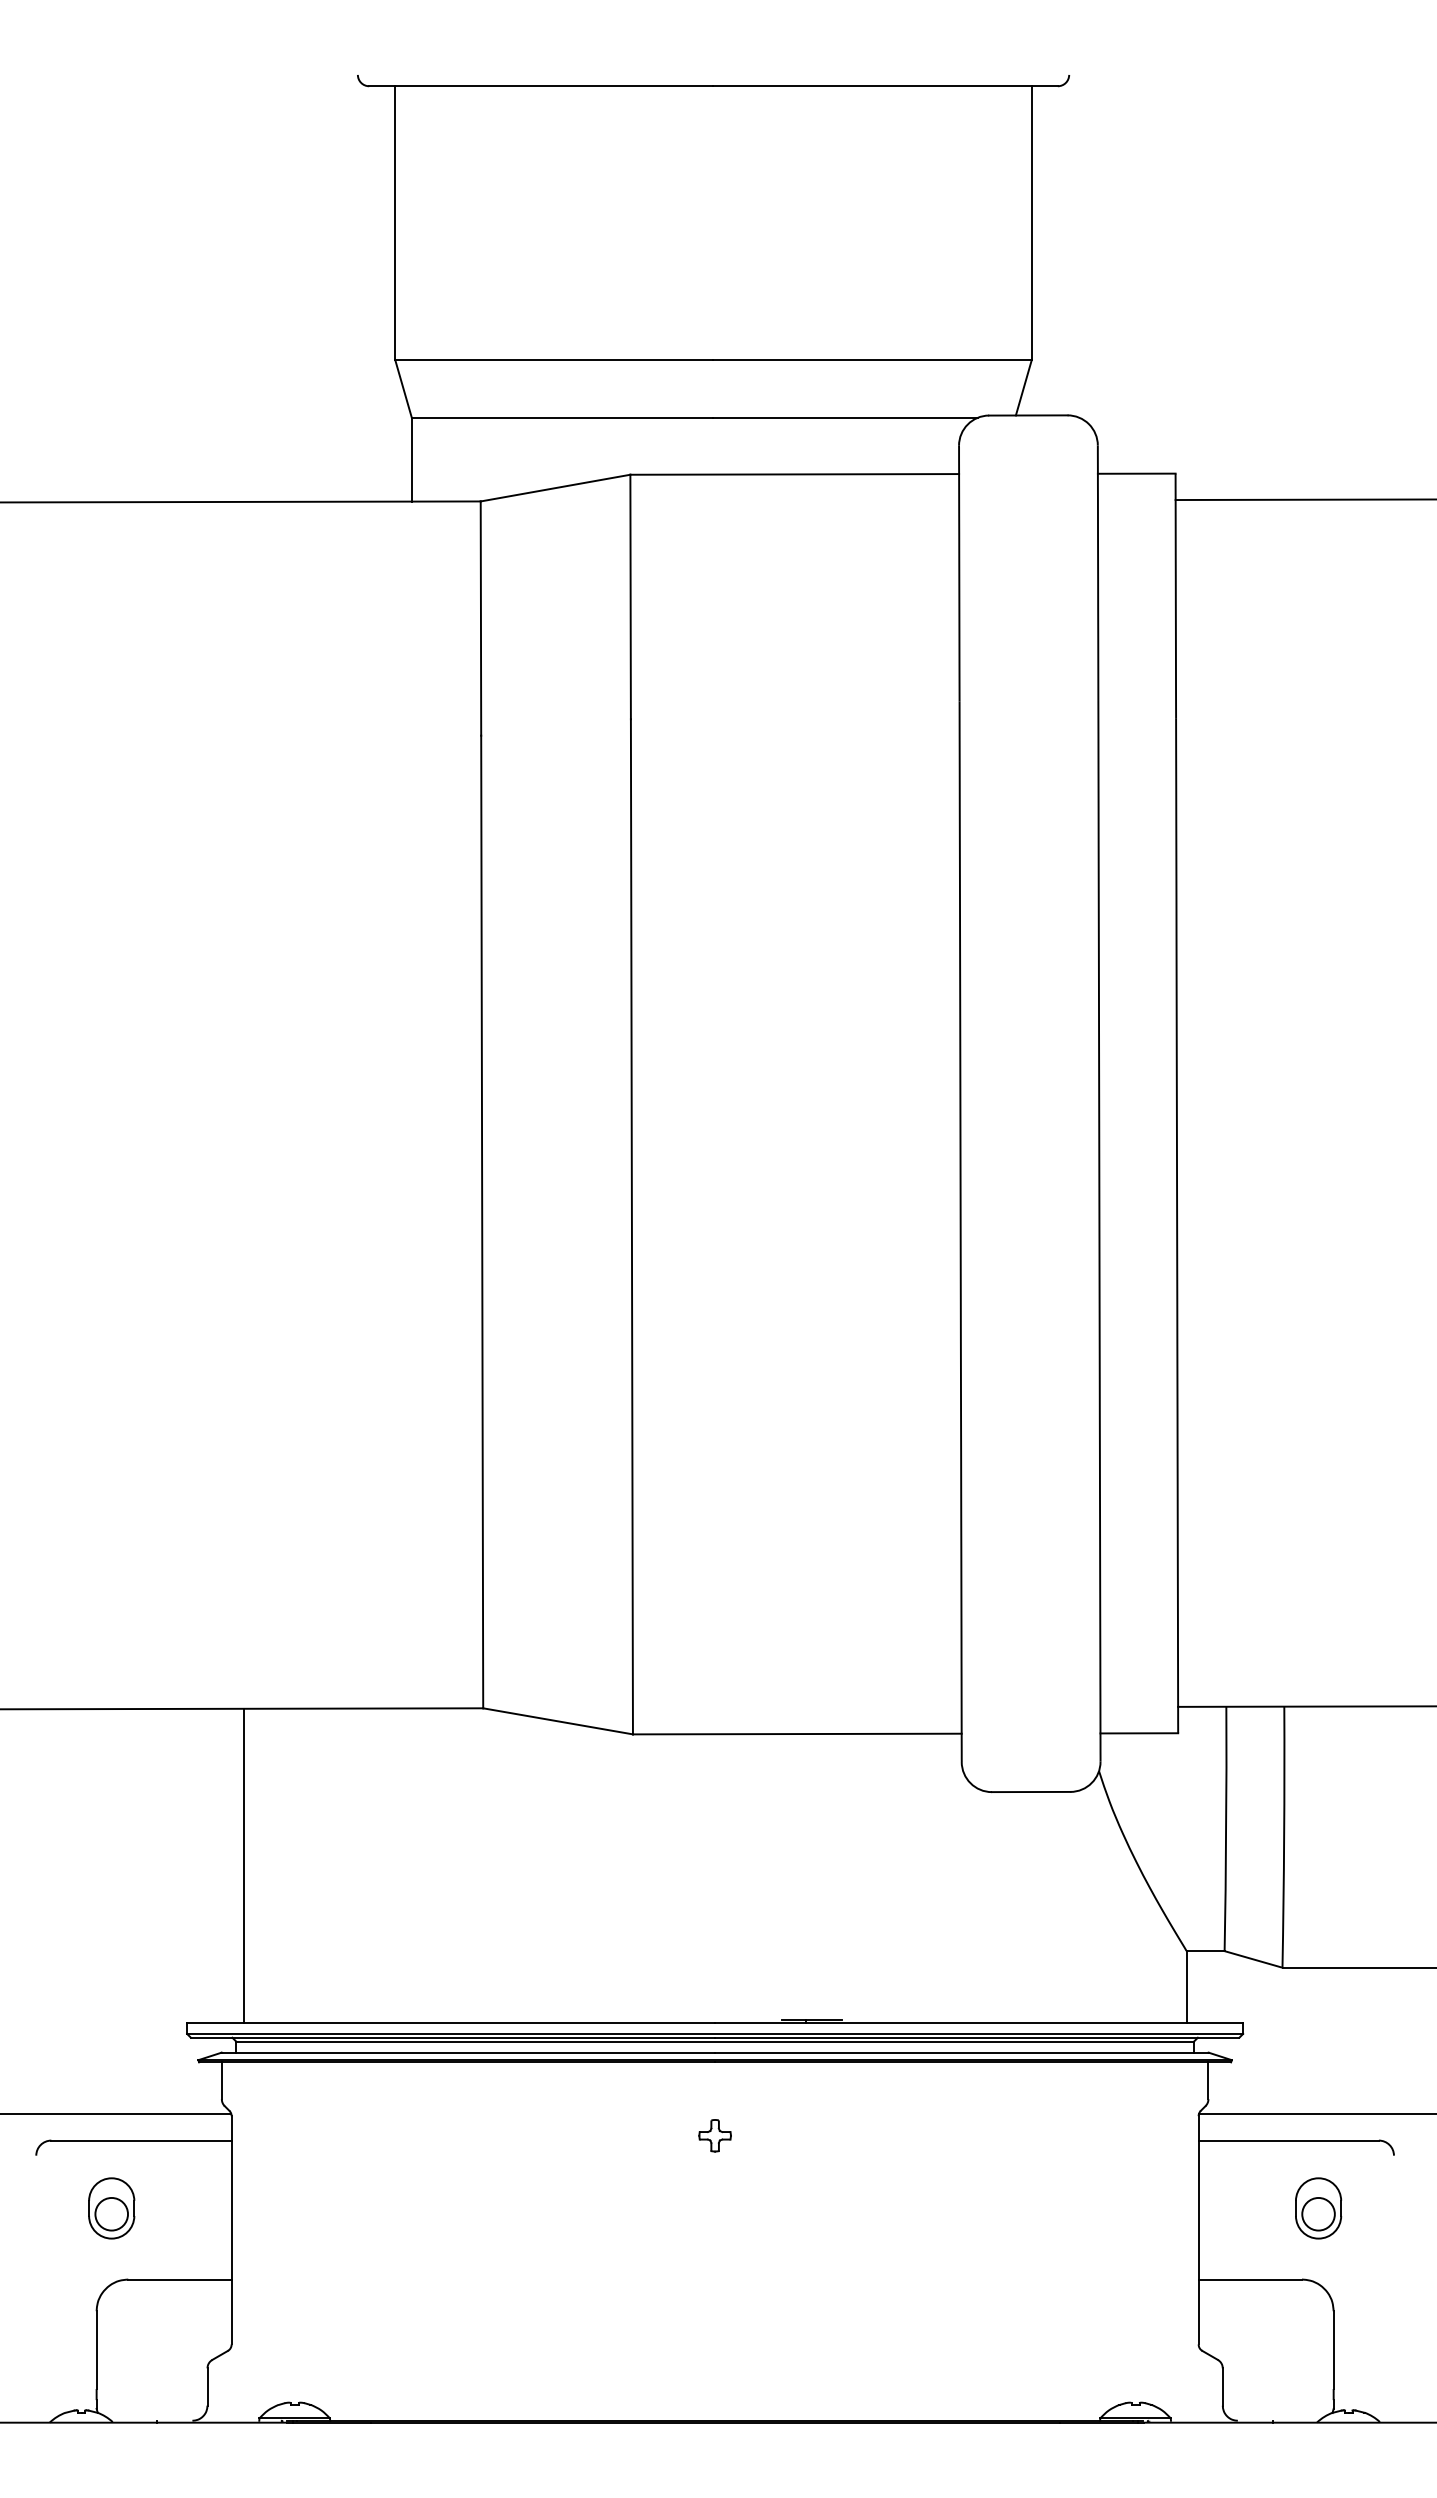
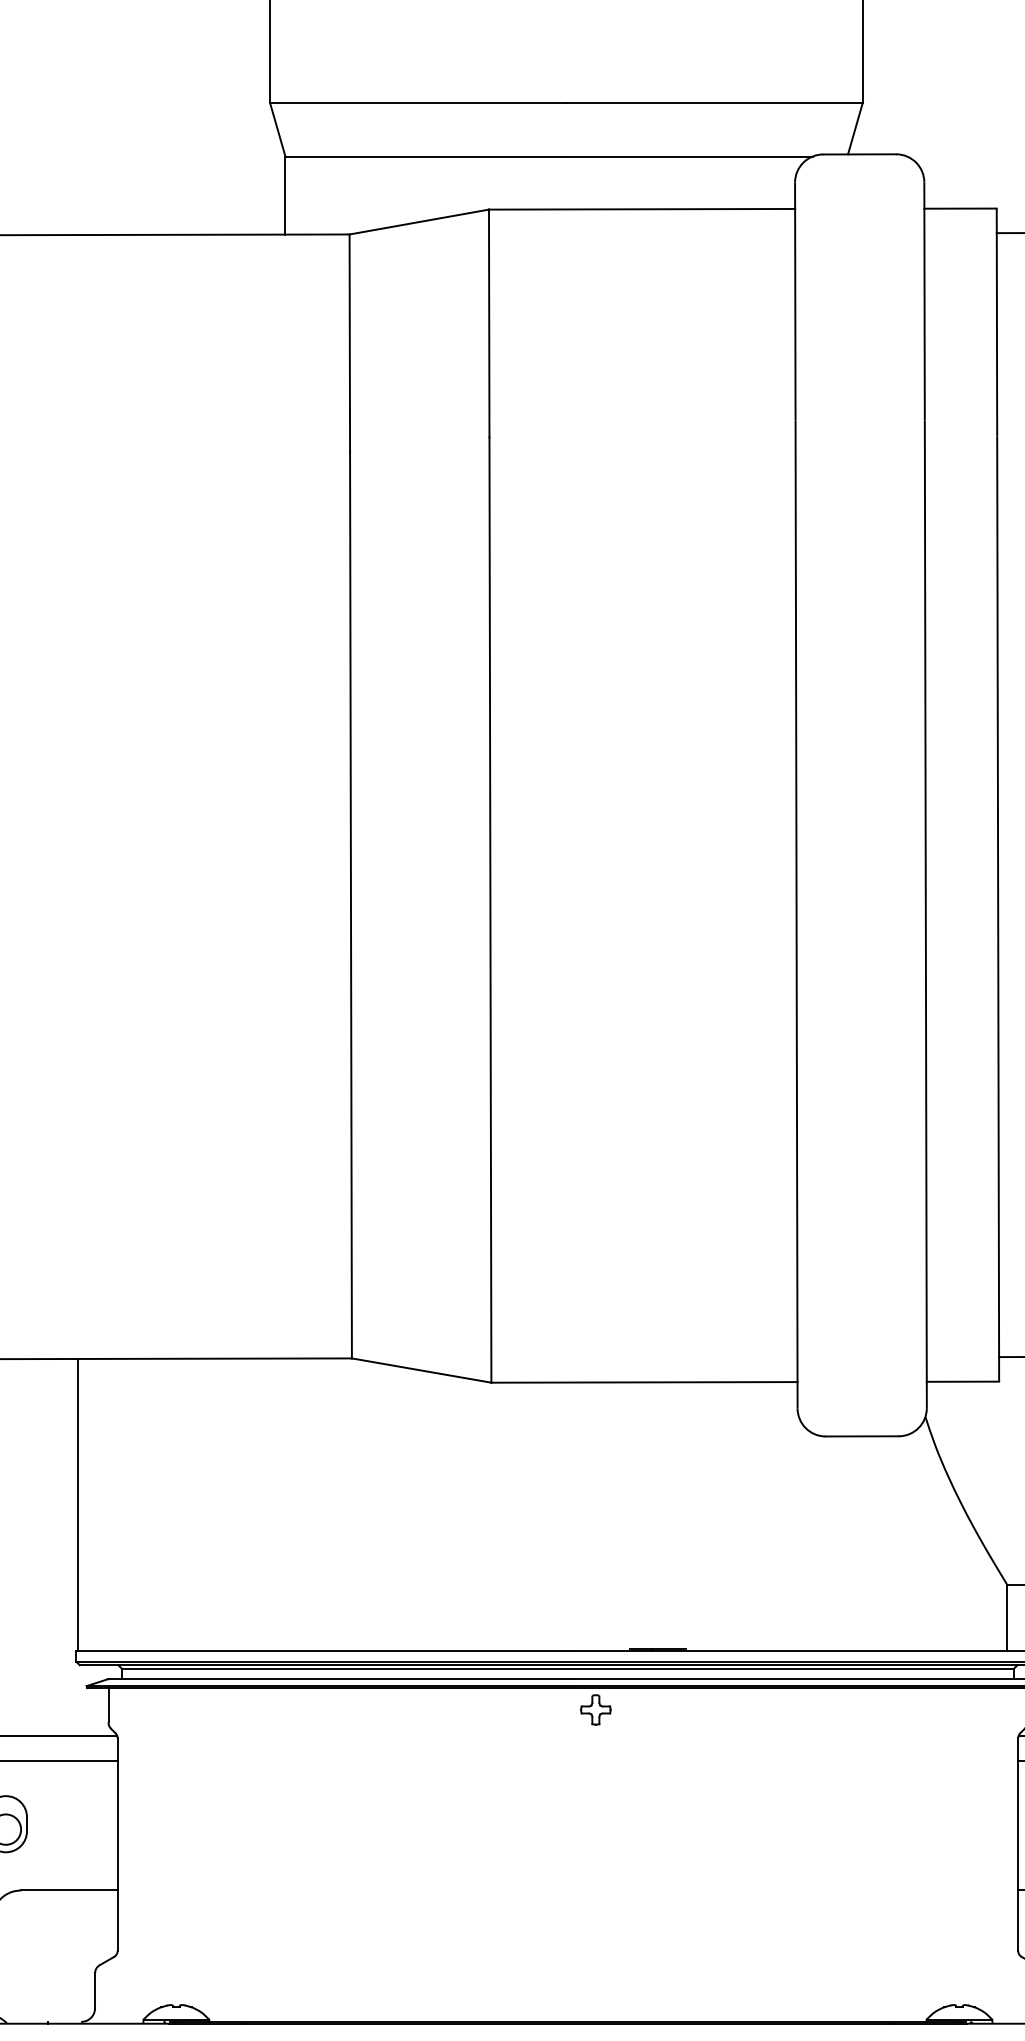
line: (243, 1865) -> (77, 1504), moved
part: (714, 2135) -> (595, 1709), moved

